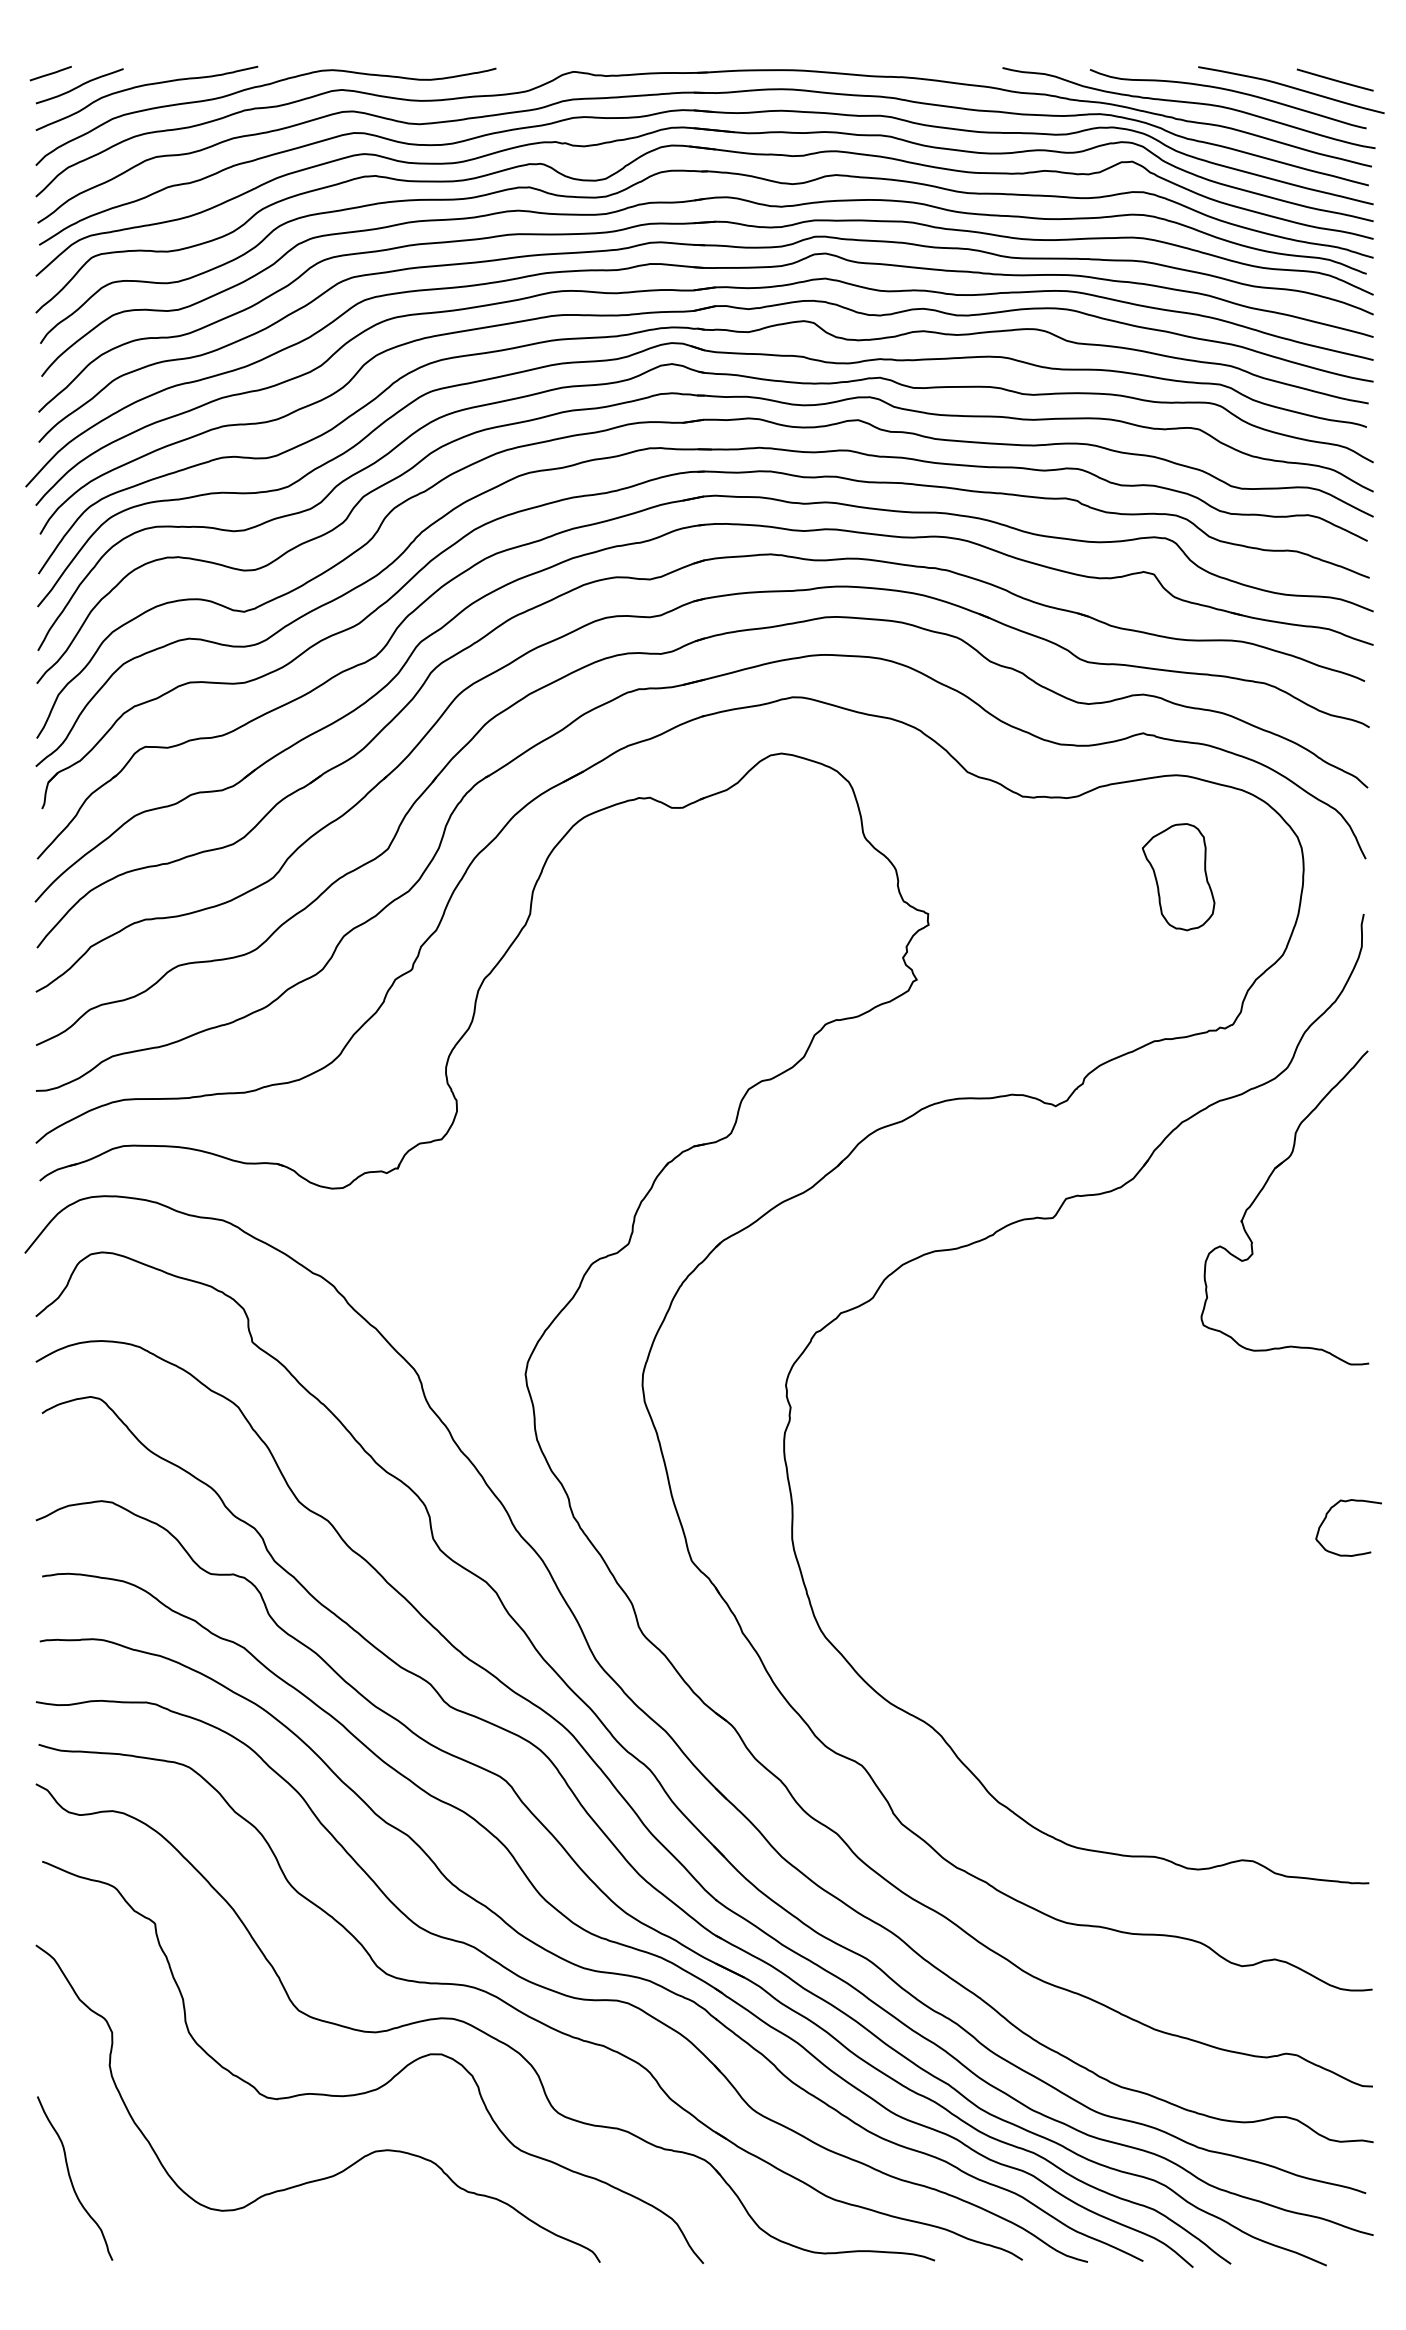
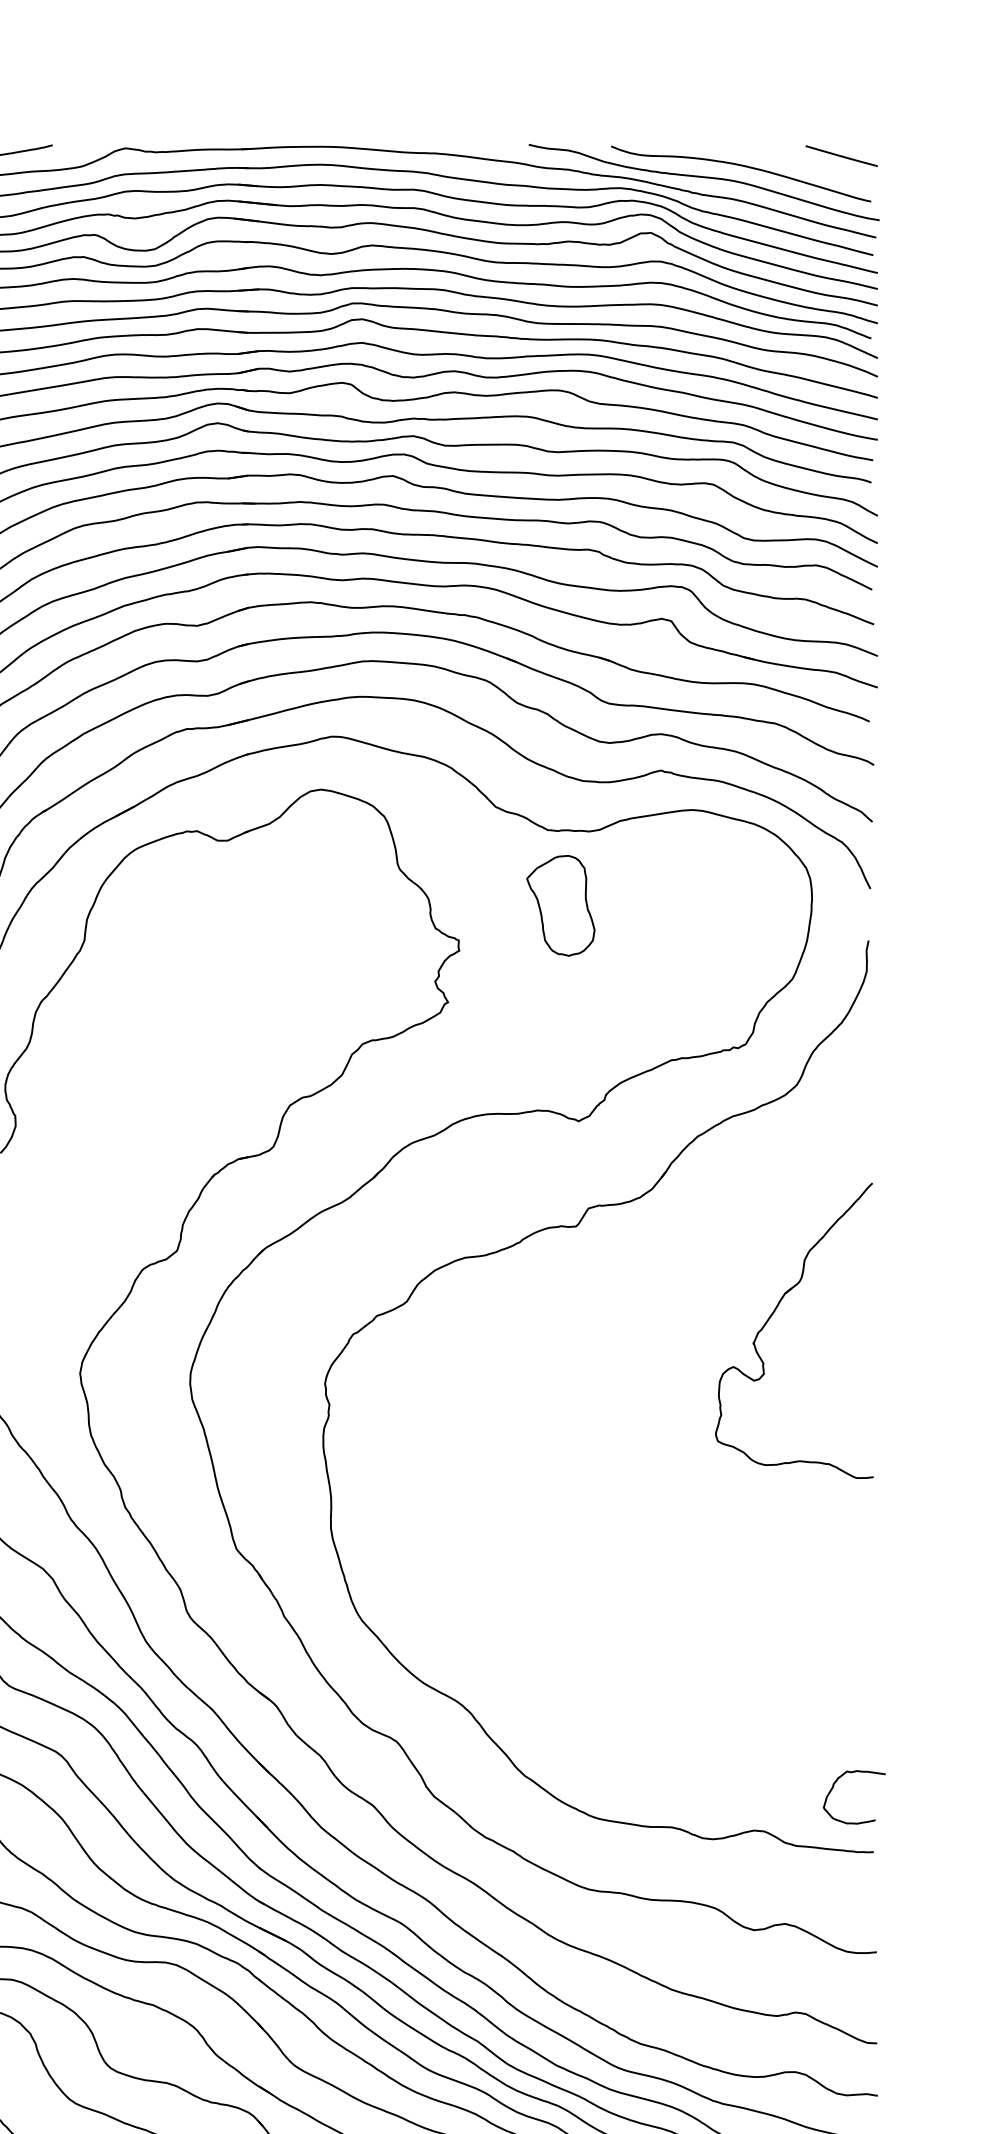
curve: (1291, 88) -> (800, 164), removed
part: (1178, 877) -> (560, 906), moved
part: (1263, 1189) -> (774, 1313), moved
curve: (1326, 1518) -> (833, 1788), moved

